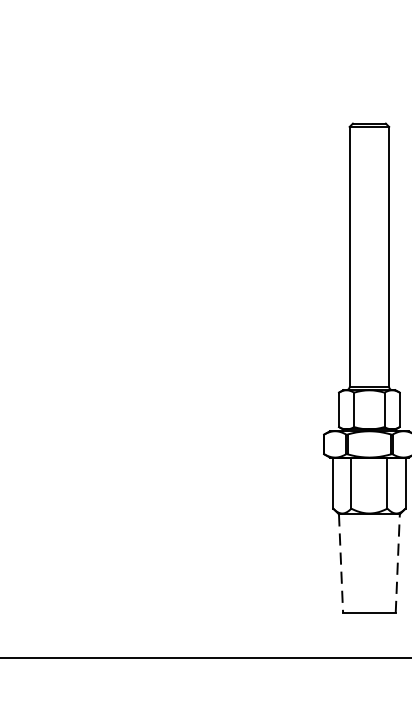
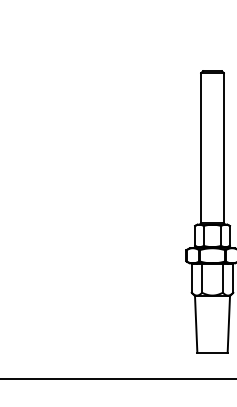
line: (397, 562) -> (228, 323), dashed -> solid
line: (341, 563) -> (196, 324), dashed -> solid

